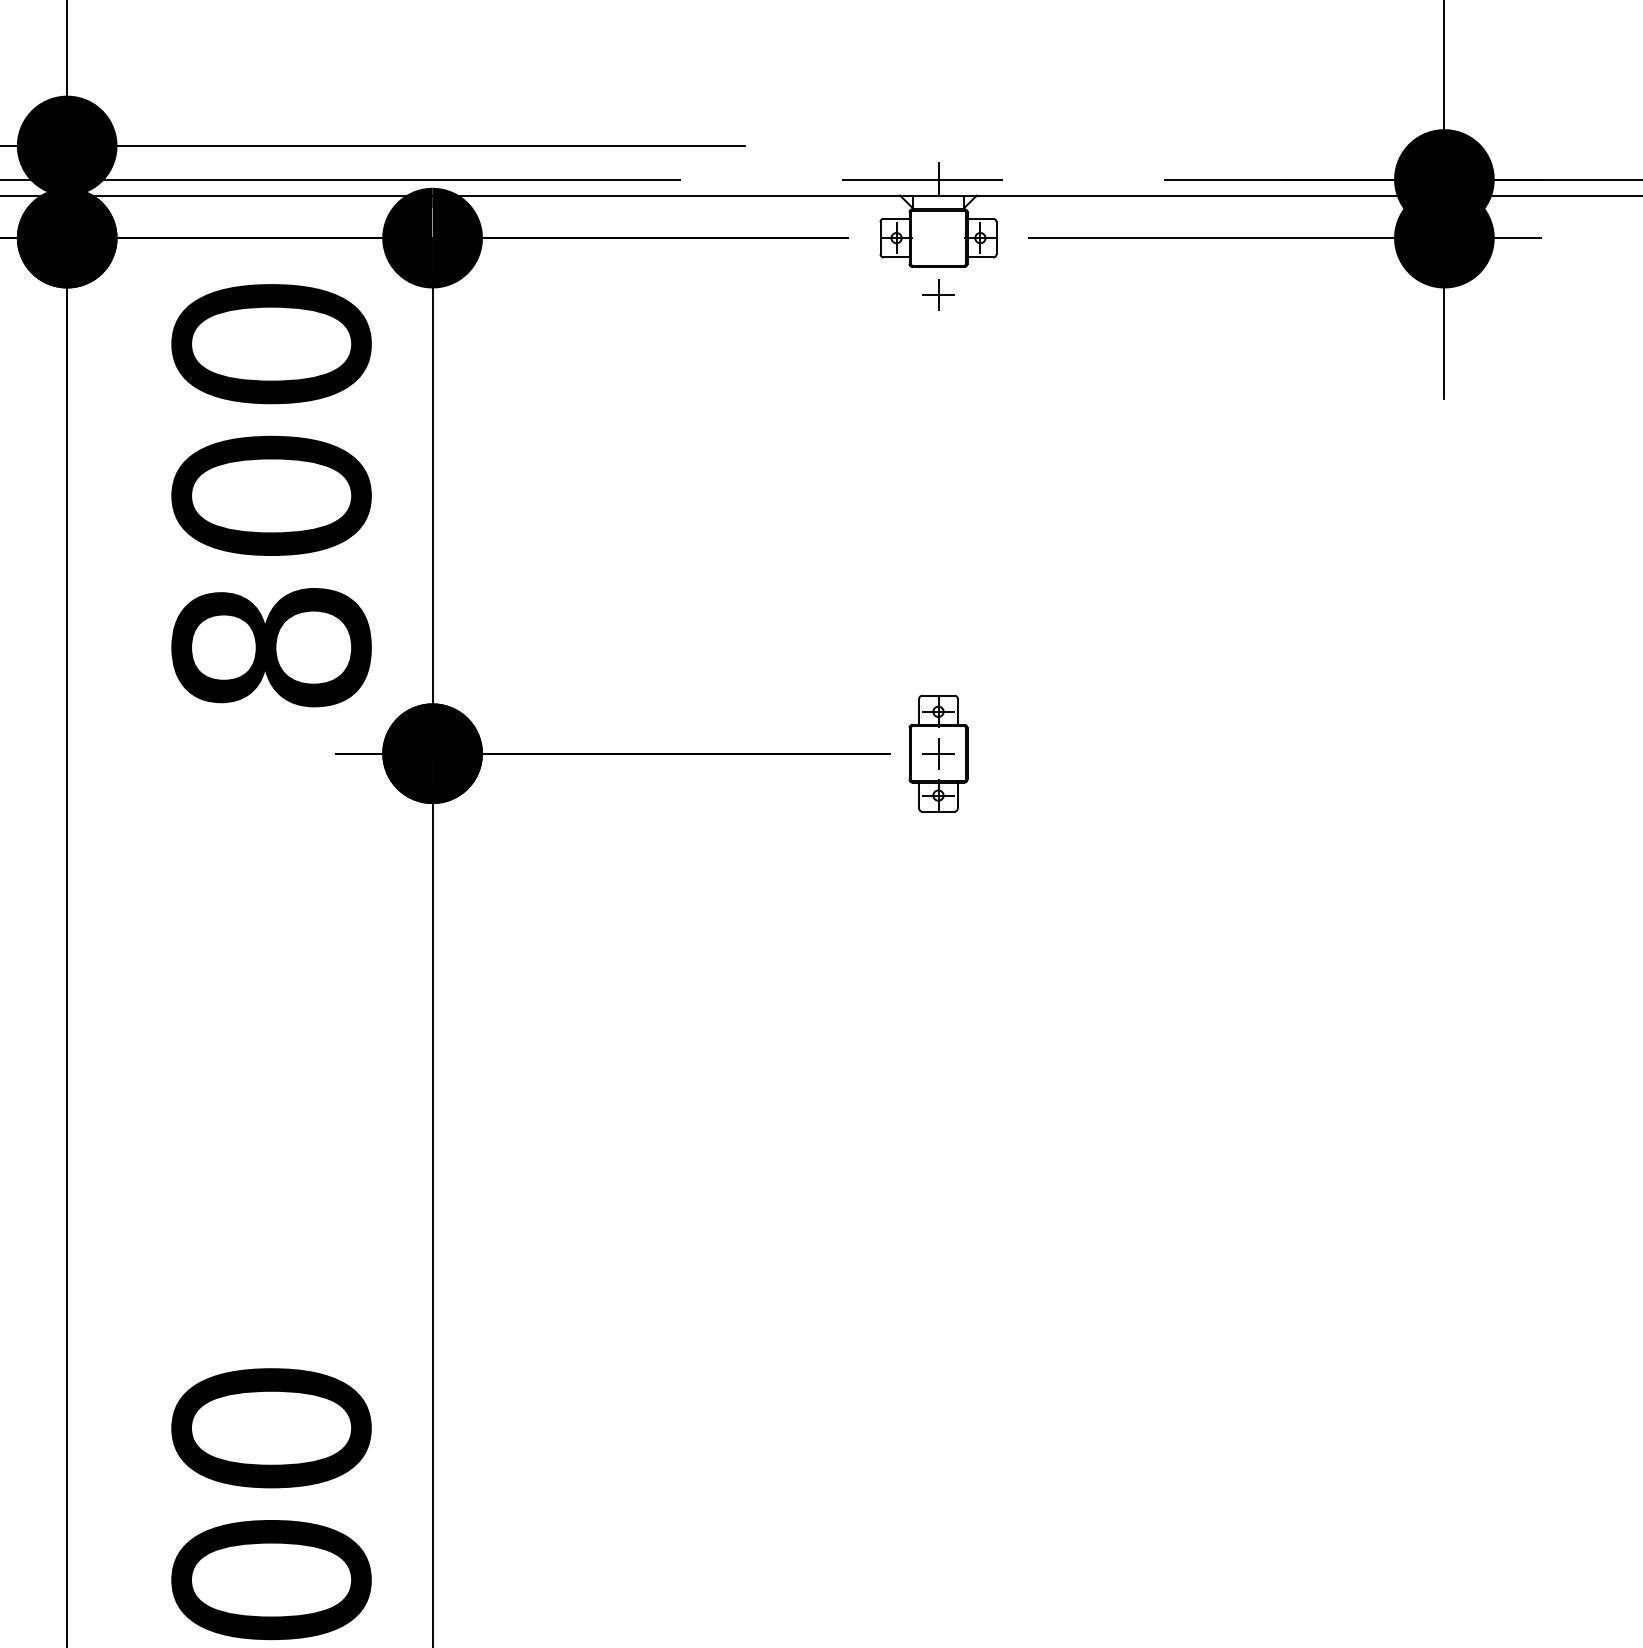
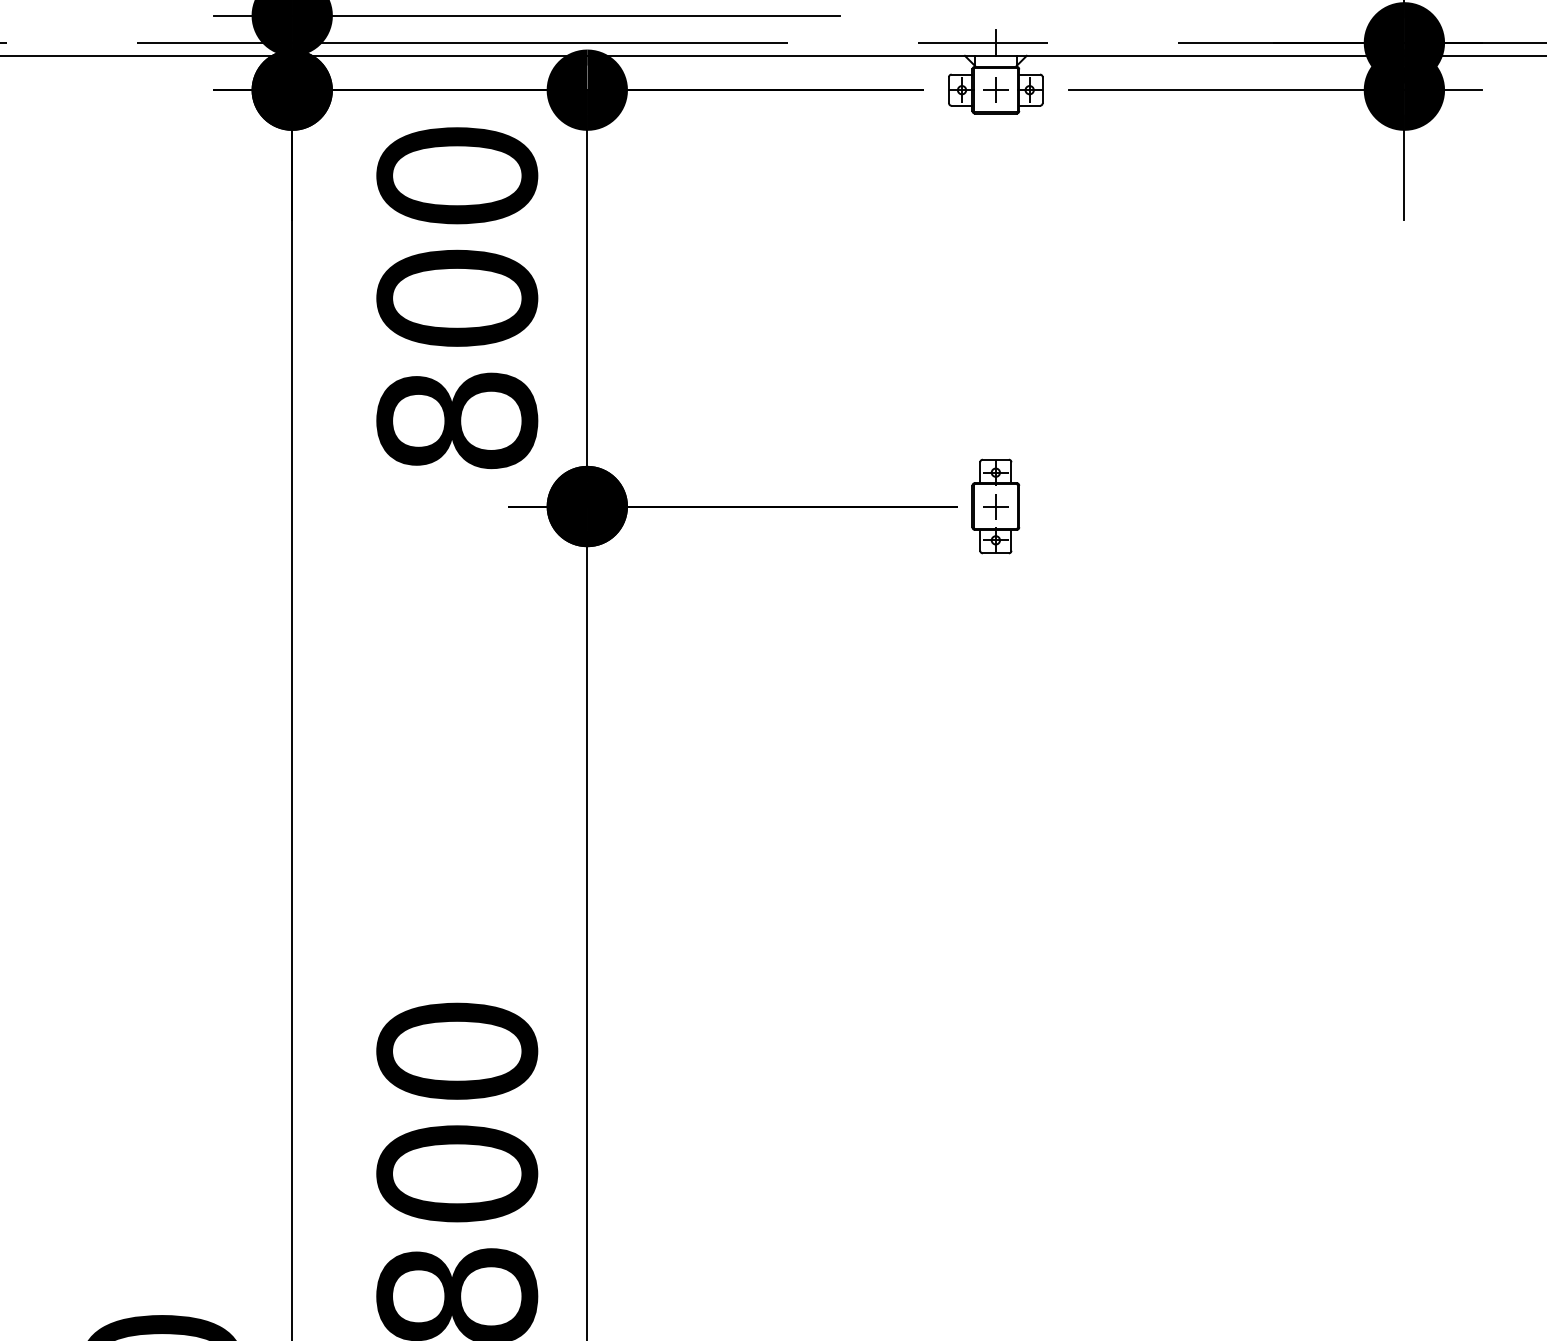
part: (938, 294) -> (995, 89), moved

